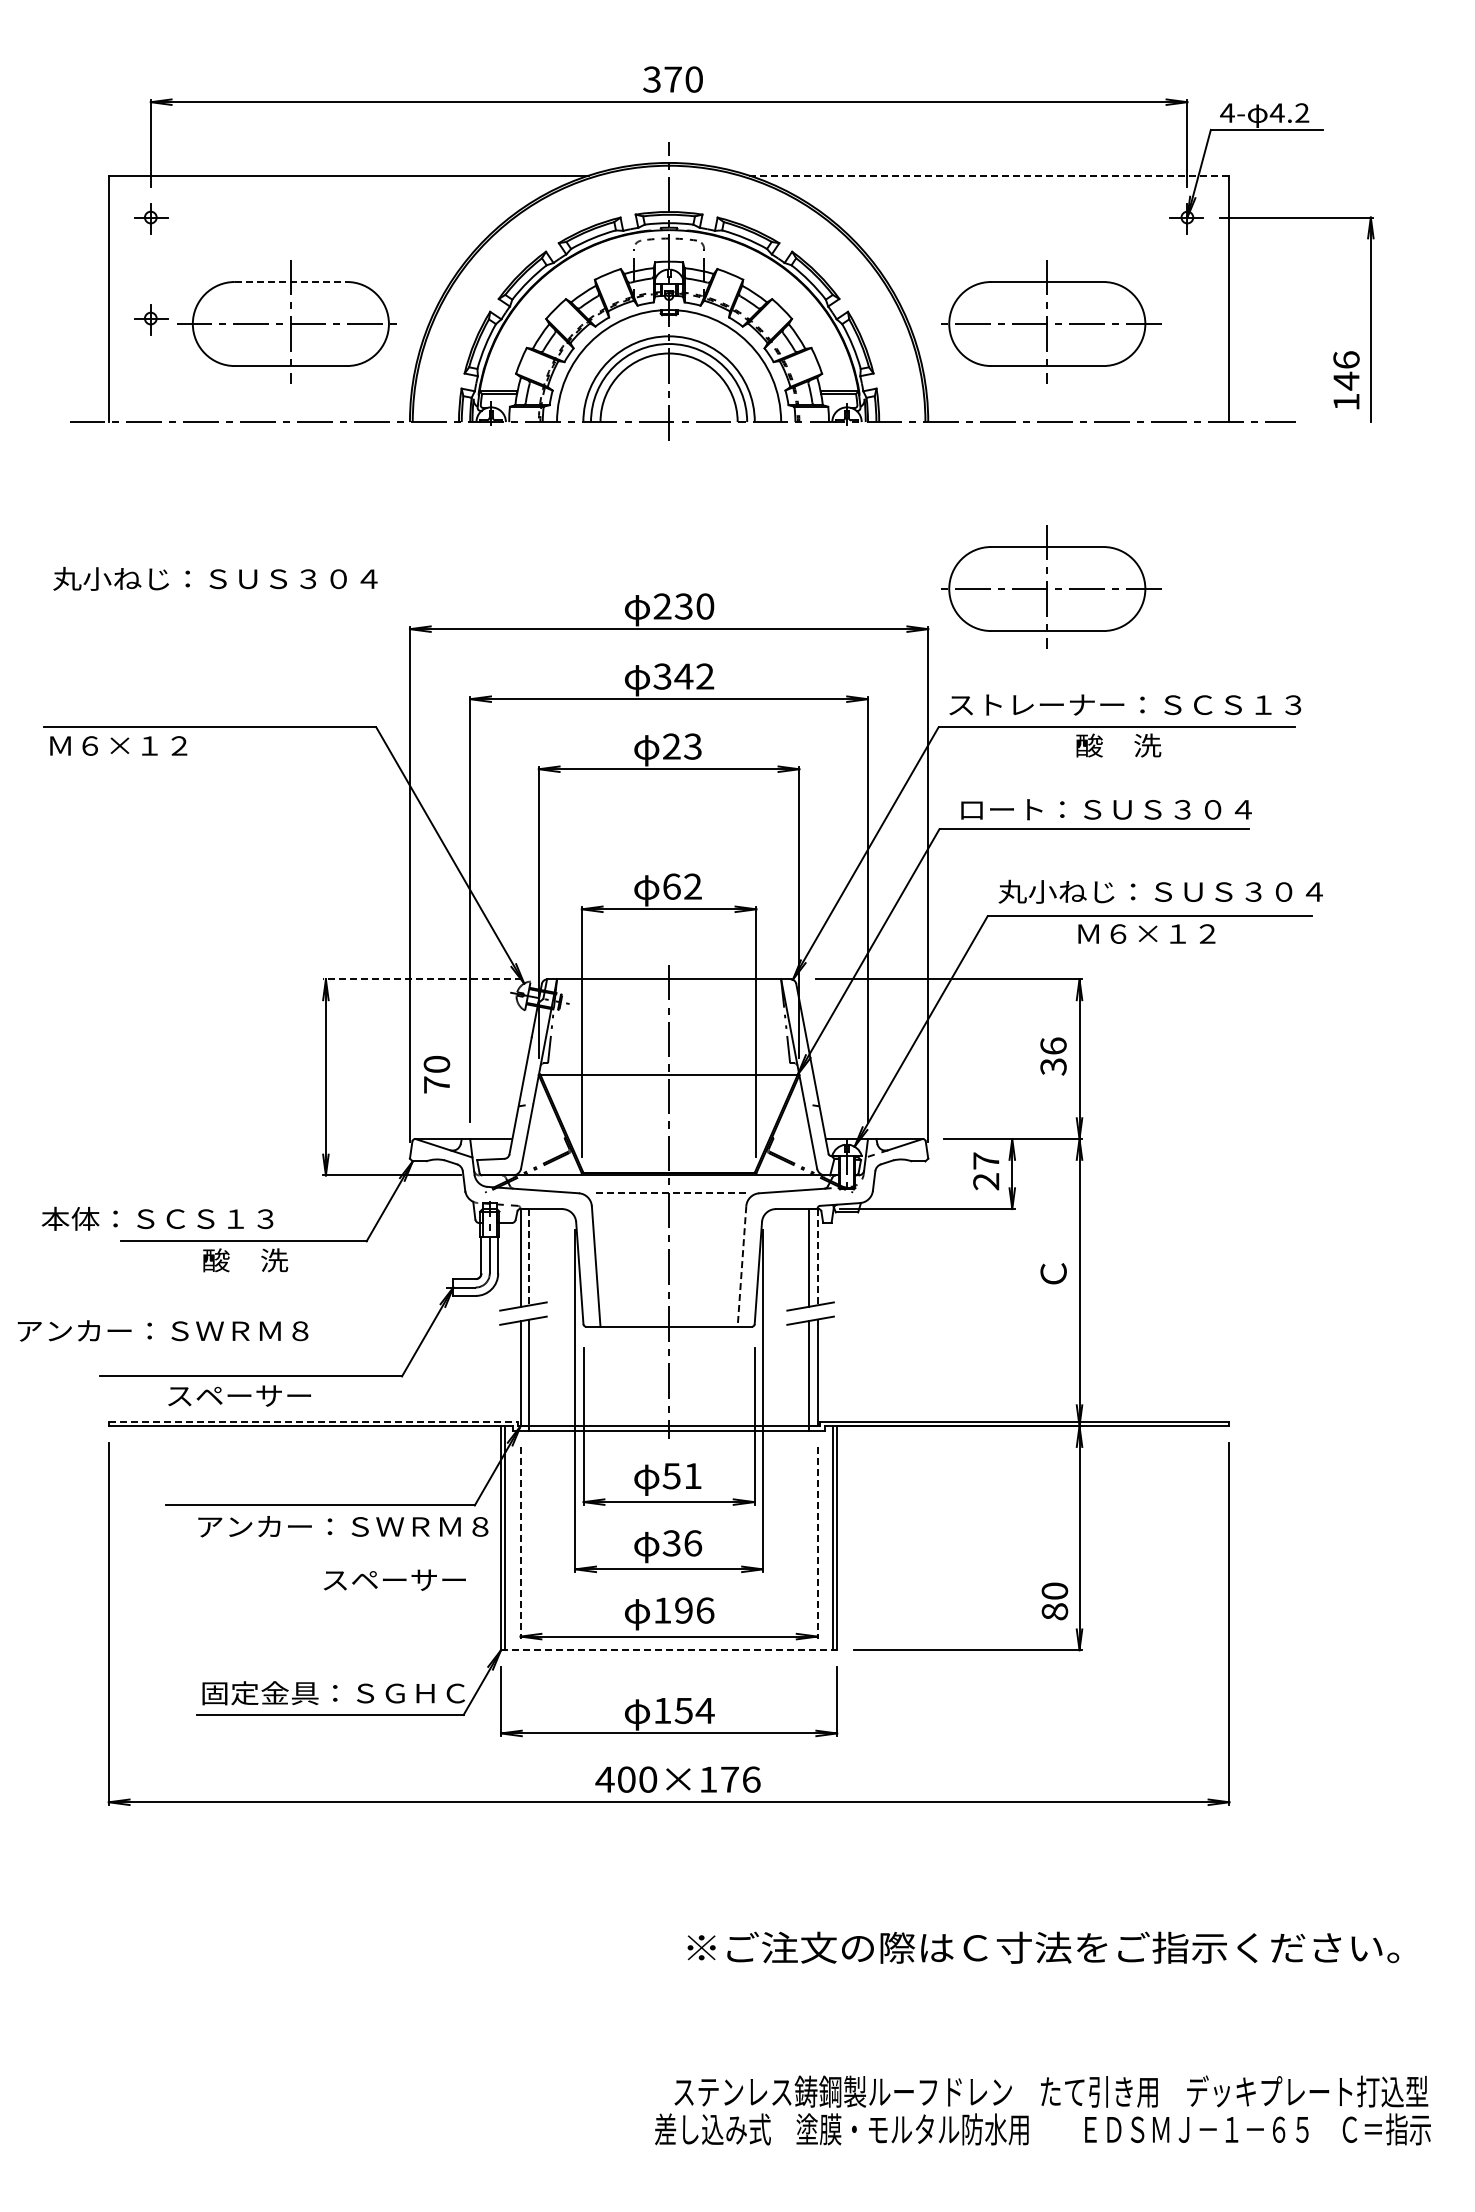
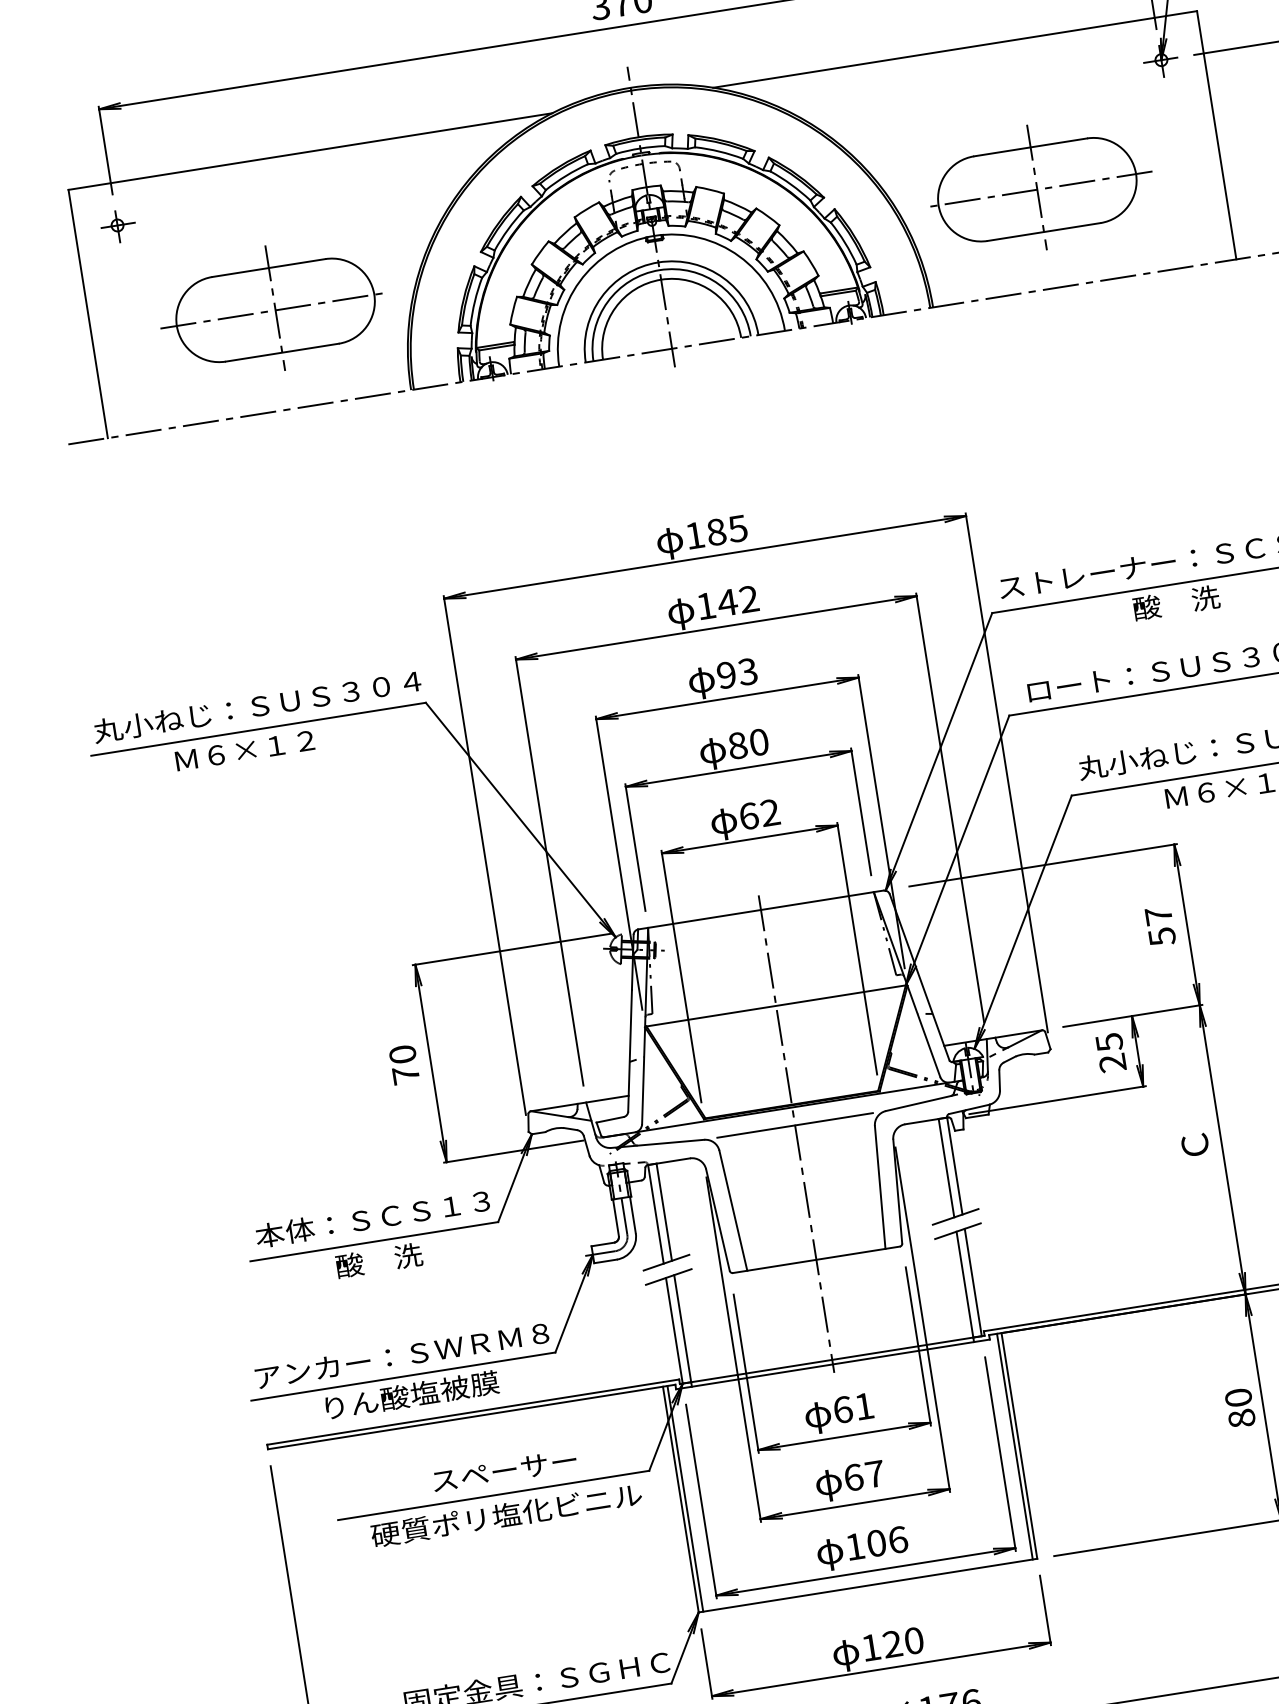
line: (989, 175) -> (955, 49), dashed -> solid
line: (291, 282) -> (269, 268), dashed -> solid
part: (151, 319) -> (134, 328), removed
text: (215, 578) -> (257, 706), moved
part: (1051, 586) -> (1083, 453), removed
text: (683, 606) -> (716, 532), 230 -> 185
text: (662, 676) -> (706, 606), 342 -> 142
text: (118, 745) -> (244, 750), moved
text: (671, 746) -> (726, 675), 23 -> 93
part: (669, 839) -> (739, 769), added
line: (422, 979) -> (512, 949), dashed -> solid
text: (1053, 1055) -> (1160, 925), 36 -> 57
text: (436, 1074) -> (403, 1064), moved
text: (986, 1161) -> (1109, 1042), 27 -> 25
line: (668, 1193) -> (794, 1125), dashed -> solid
text: (157, 1218) -> (372, 1218), moved
line: (529, 1257) -> (664, 1212), dashed -> solid
line: (817, 1257) -> (954, 1166), dashed -> solid
line: (741, 1267) -> (879, 1188), dashed -> solid
text: (162, 1330) -> (401, 1355), moved
text: (255, 1395) -> (410, 1395), スペーサー -> りん酸塩被膜
line: (313, 1421) -> (473, 1411), dashed -> solid
text: (671, 1476) -> (842, 1410), 51 -> 61
text: (341, 1526) -> (518, 1513), アンカー：ＳＷＲＭ８ -> 硬質ポリ塩化ビニル
line: (520, 1543) -> (701, 1501), dashed -> solid
text: (682, 1543) -> (864, 1475), 36 -> 67
line: (817, 1543) -> (1000, 1454), dashed -> solid
text: (394, 1579) -> (504, 1470), moved
text: (1054, 1601) -> (1239, 1408), moved
text: (683, 1610) -> (876, 1543), 196 -> 106
line: (669, 1650) -> (868, 1585), dashed -> solid
text: (694, 1710) -> (903, 1642), 154 -> 120

